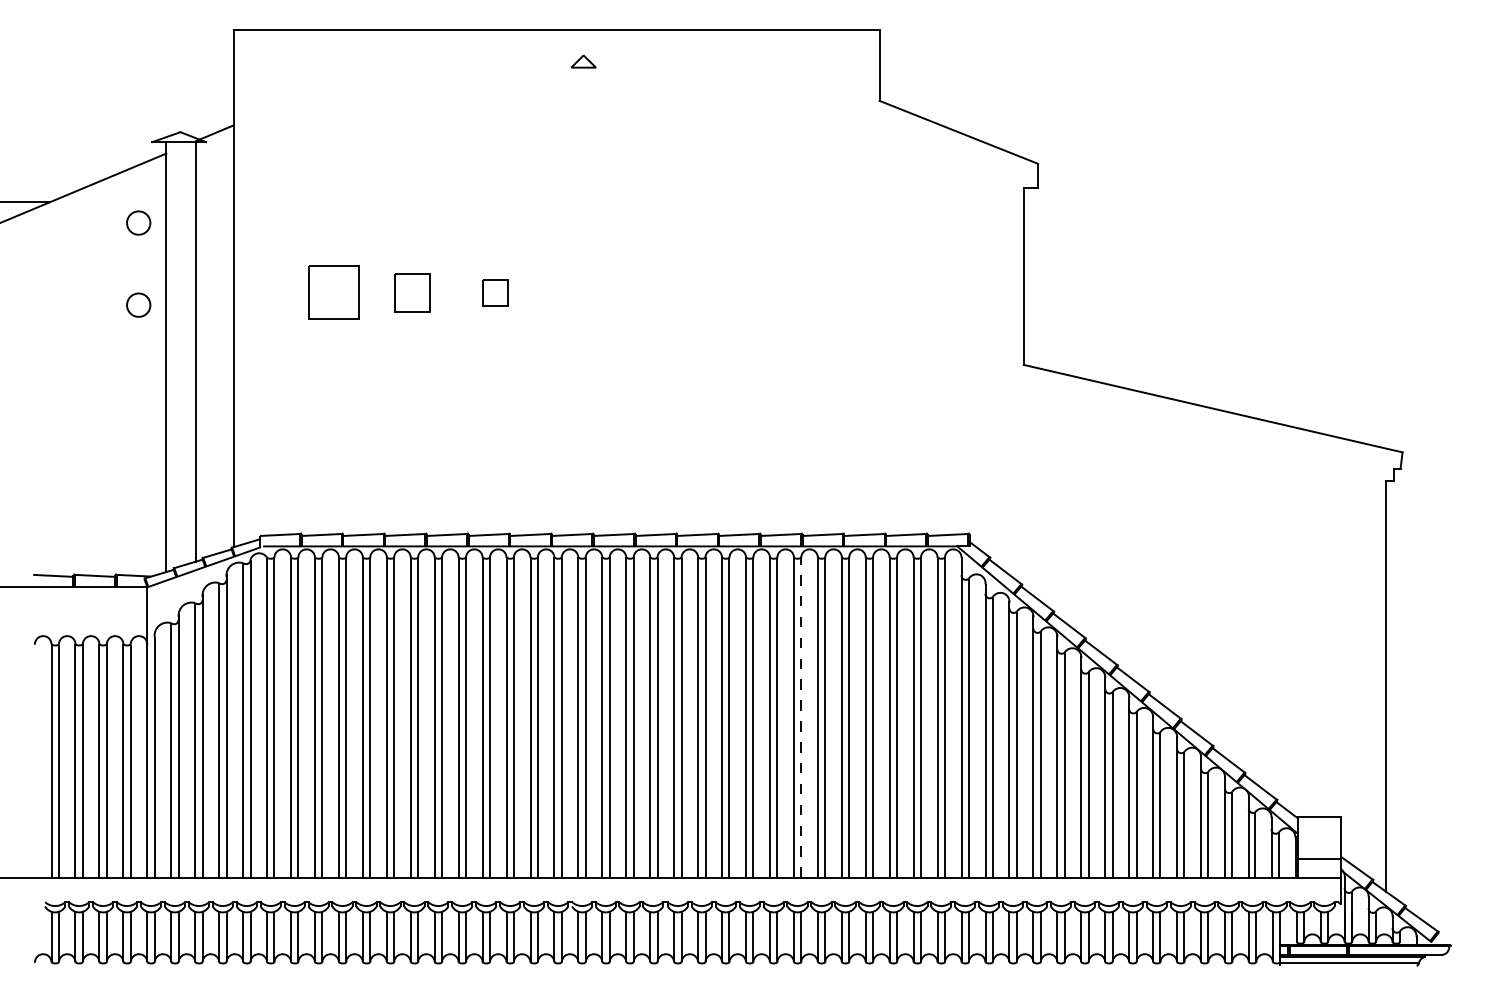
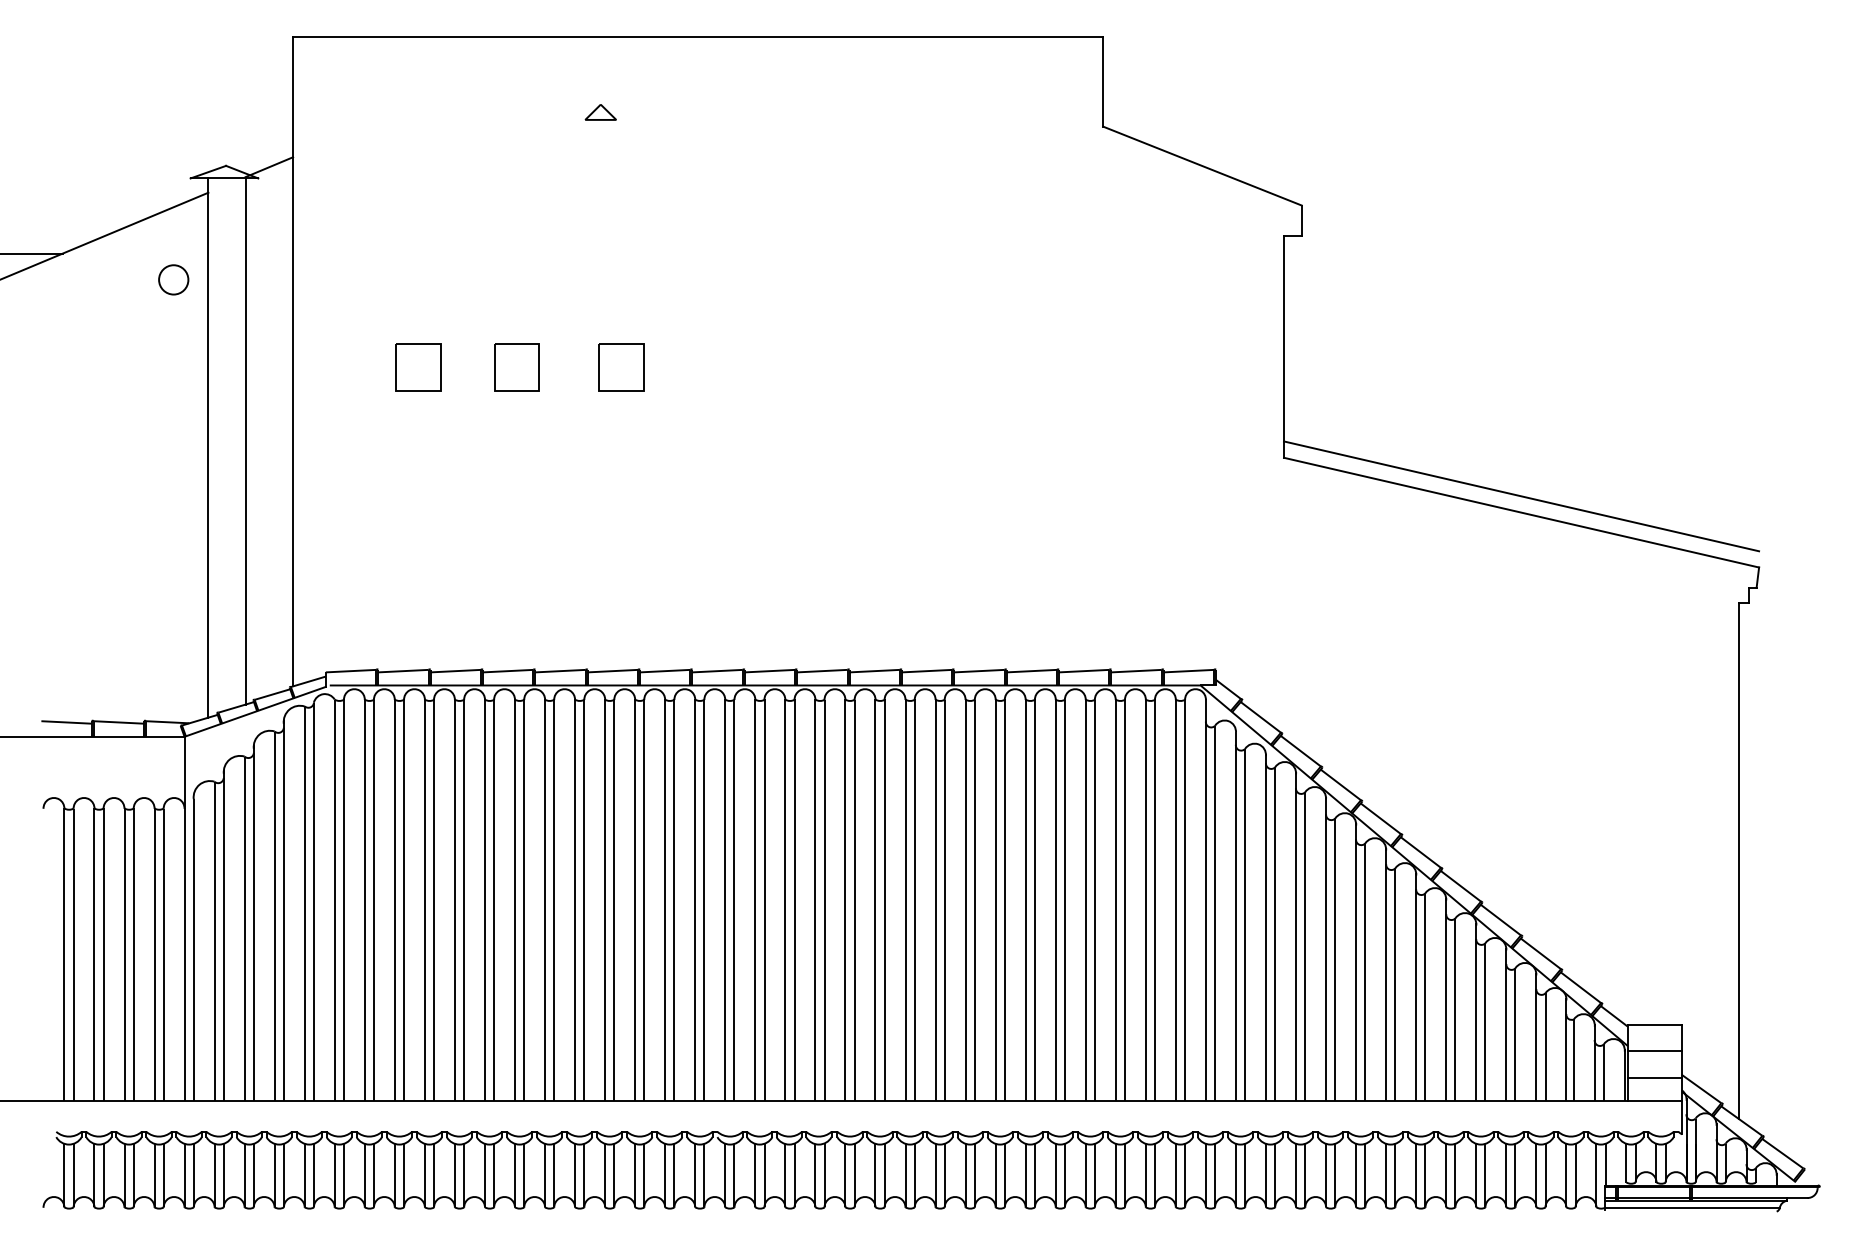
part: (583, 61) -> (600, 112), moved
part: (333, 292) -> (418, 367), size x0.71
part: (495, 292) -> (621, 367), size x1.43
circle: (138, 304) -> (173, 382), removed
line: (1213, 395) -> (1521, 496), added
line: (801, 717) -> (1004, 900), dashed -> solid
line: (1319, 838) -> (1654, 1051), added

